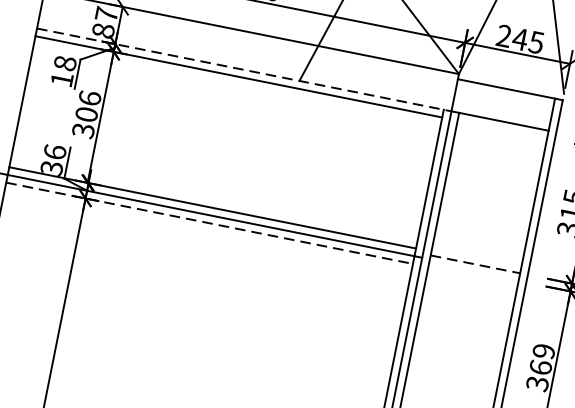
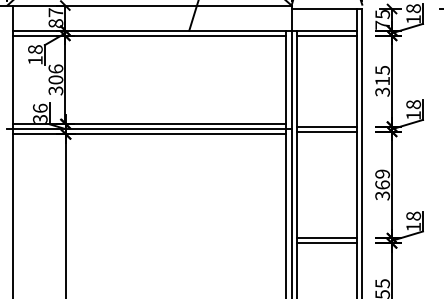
line: (244, 69) -> (152, 30), dashed -> solid
line: (501, 128) -> (326, 35), added
line: (209, 223) -> (149, 134), dashed -> solid
line: (476, 264) -> (327, 126), dashed -> solid
line: (473, 271) -> (326, 131), added

